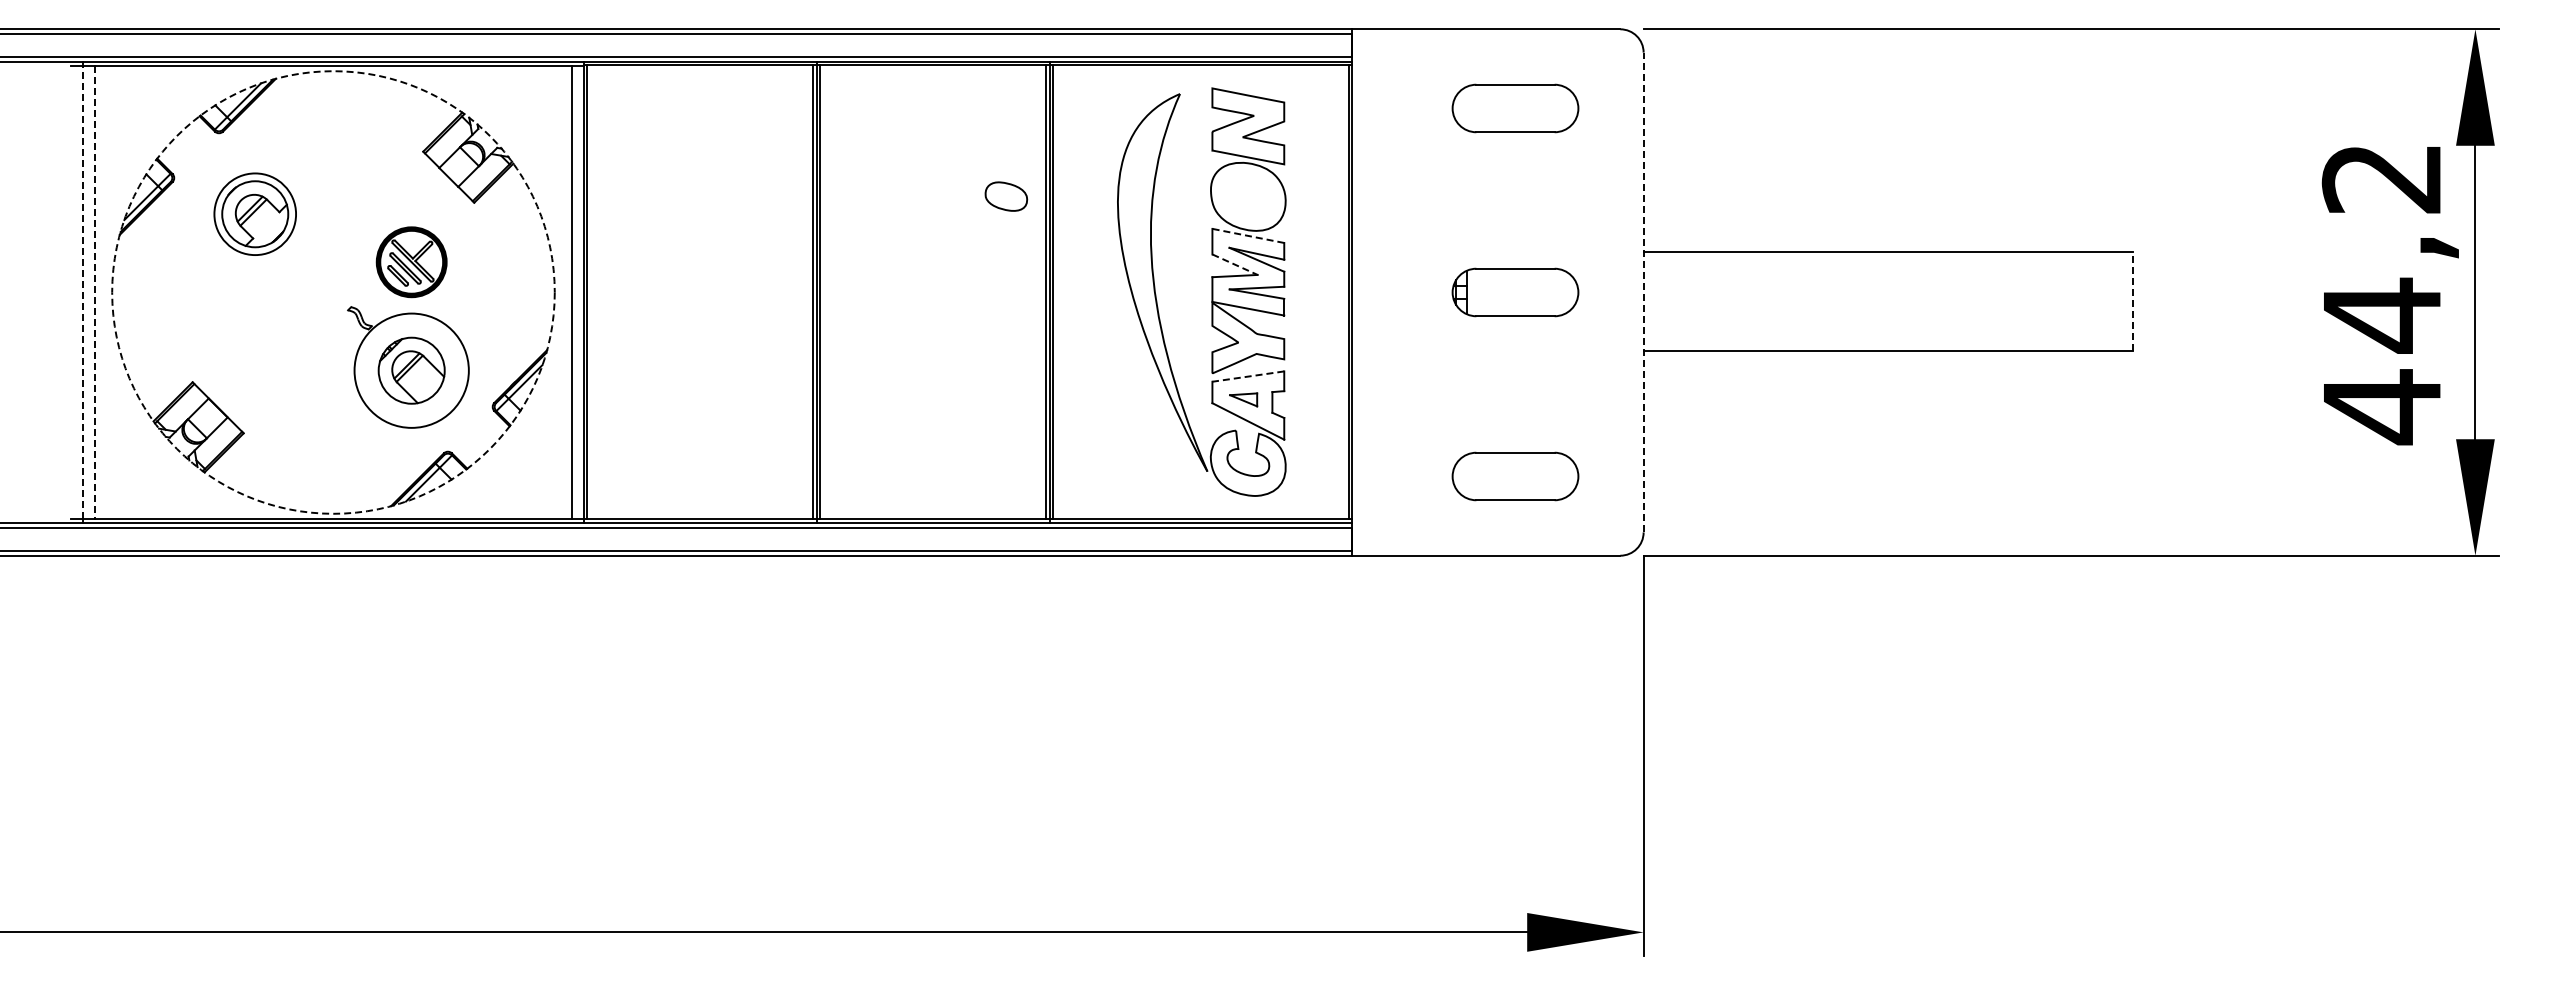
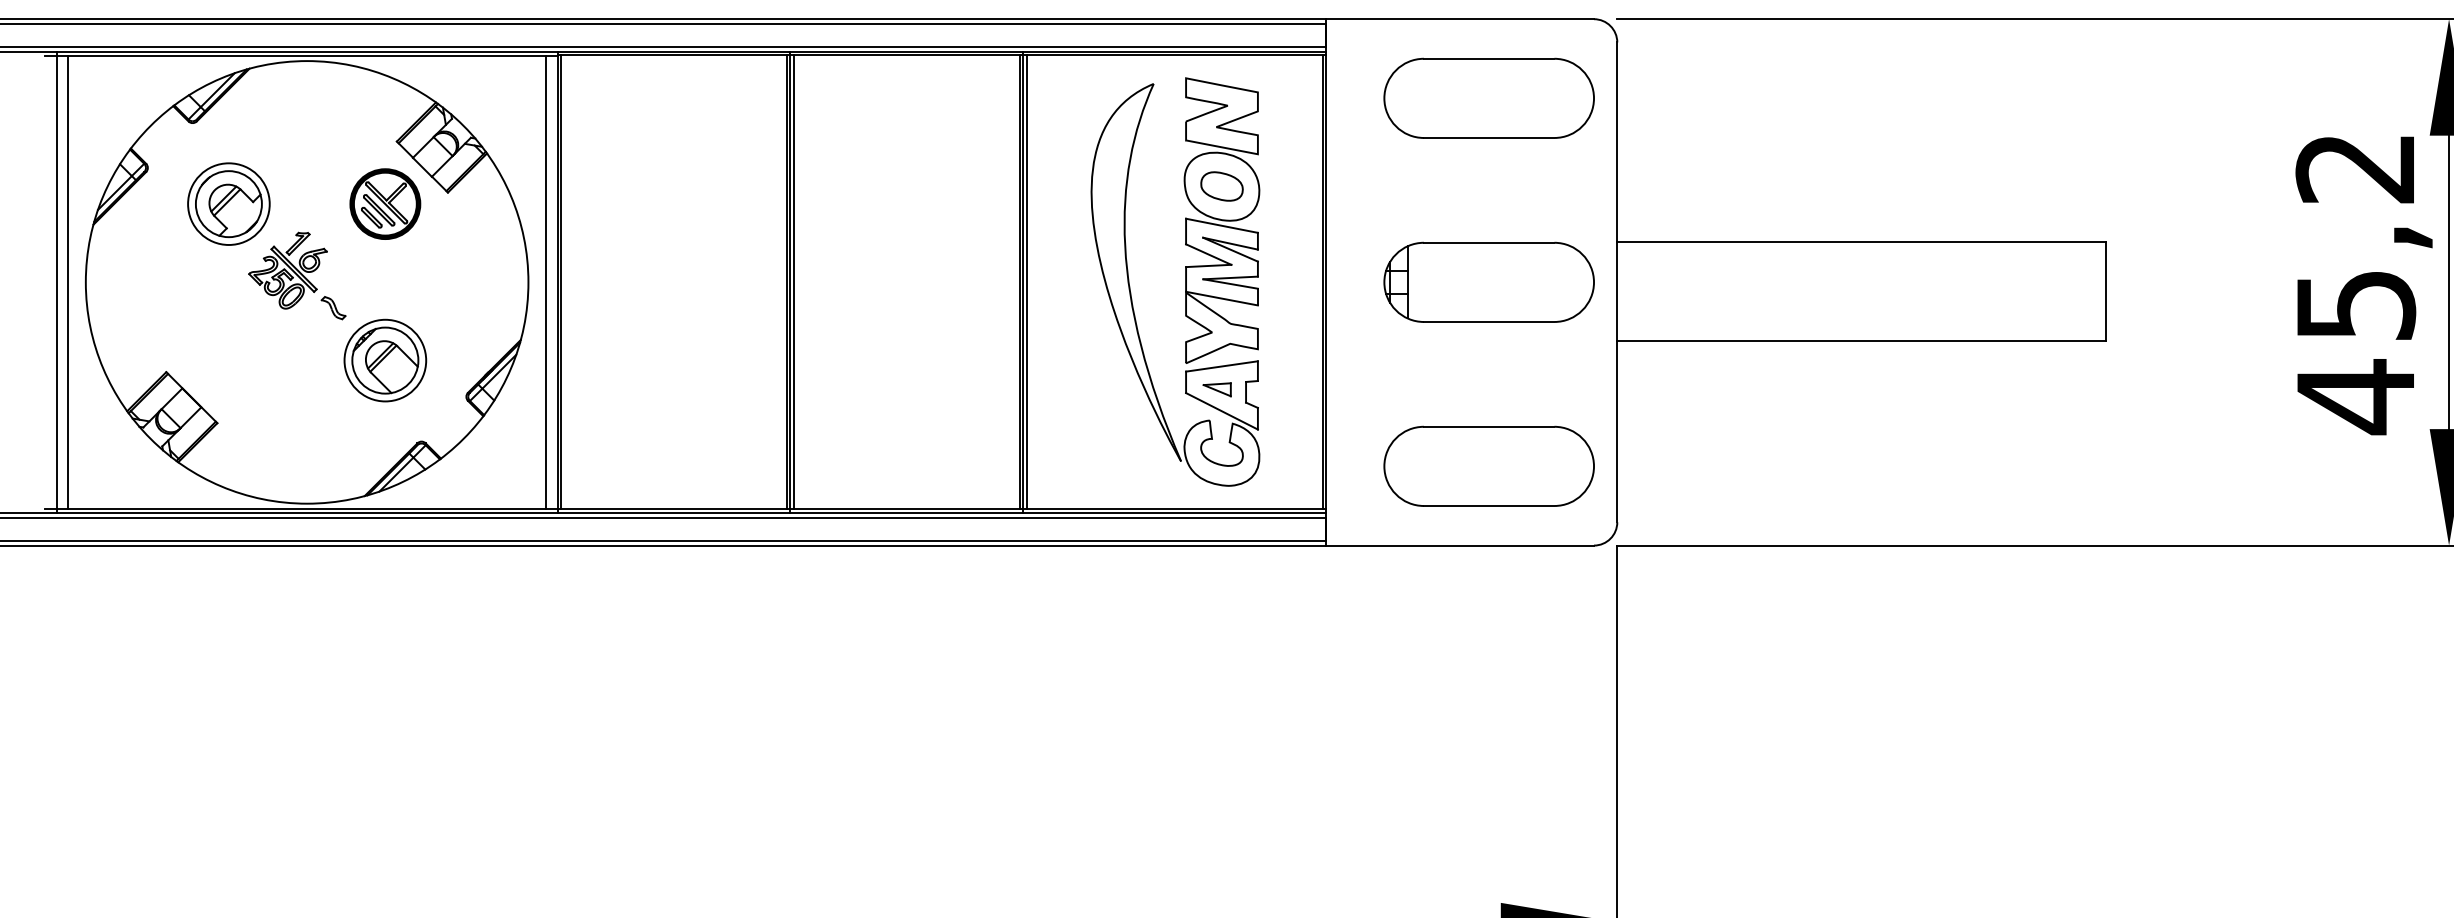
part: (1515, 108) -> (1489, 98), size x1.67
part: (1006, 196) -> (1222, 186), moved
line: (1248, 235) -> (1222, 225), dashed -> solid
part: (411, 262) -> (385, 204), moved
line: (1235, 264) -> (1209, 254), dashed -> solid
part: (314, 280) -> (288, 270), added
line: (83, 292) -> (57, 282), dashed -> solid
line: (94, 292) -> (68, 282), dashed -> solid
circle: (333, 292) -> (307, 282), dashed -> solid
part: (1515, 292) -> (1489, 282), size x1.67
line: (1643, 292) -> (1617, 282), dashed -> solid
line: (2132, 301) -> (2106, 291), dashed -> solid
text: (2383, 315) -> (2357, 305), 44,2 -> 45,2
circle: (411, 370) -> (385, 360), size x0.71
line: (1247, 376) -> (1221, 366), dashed -> solid
part: (1515, 476) -> (1489, 466), size x1.67

